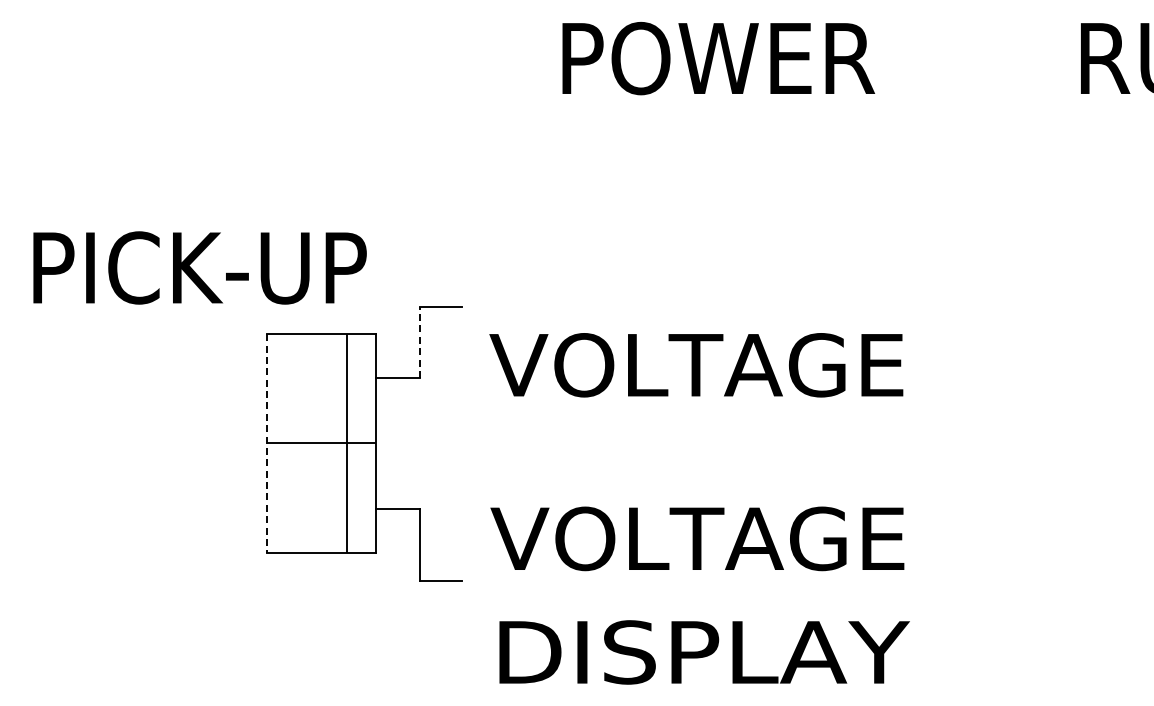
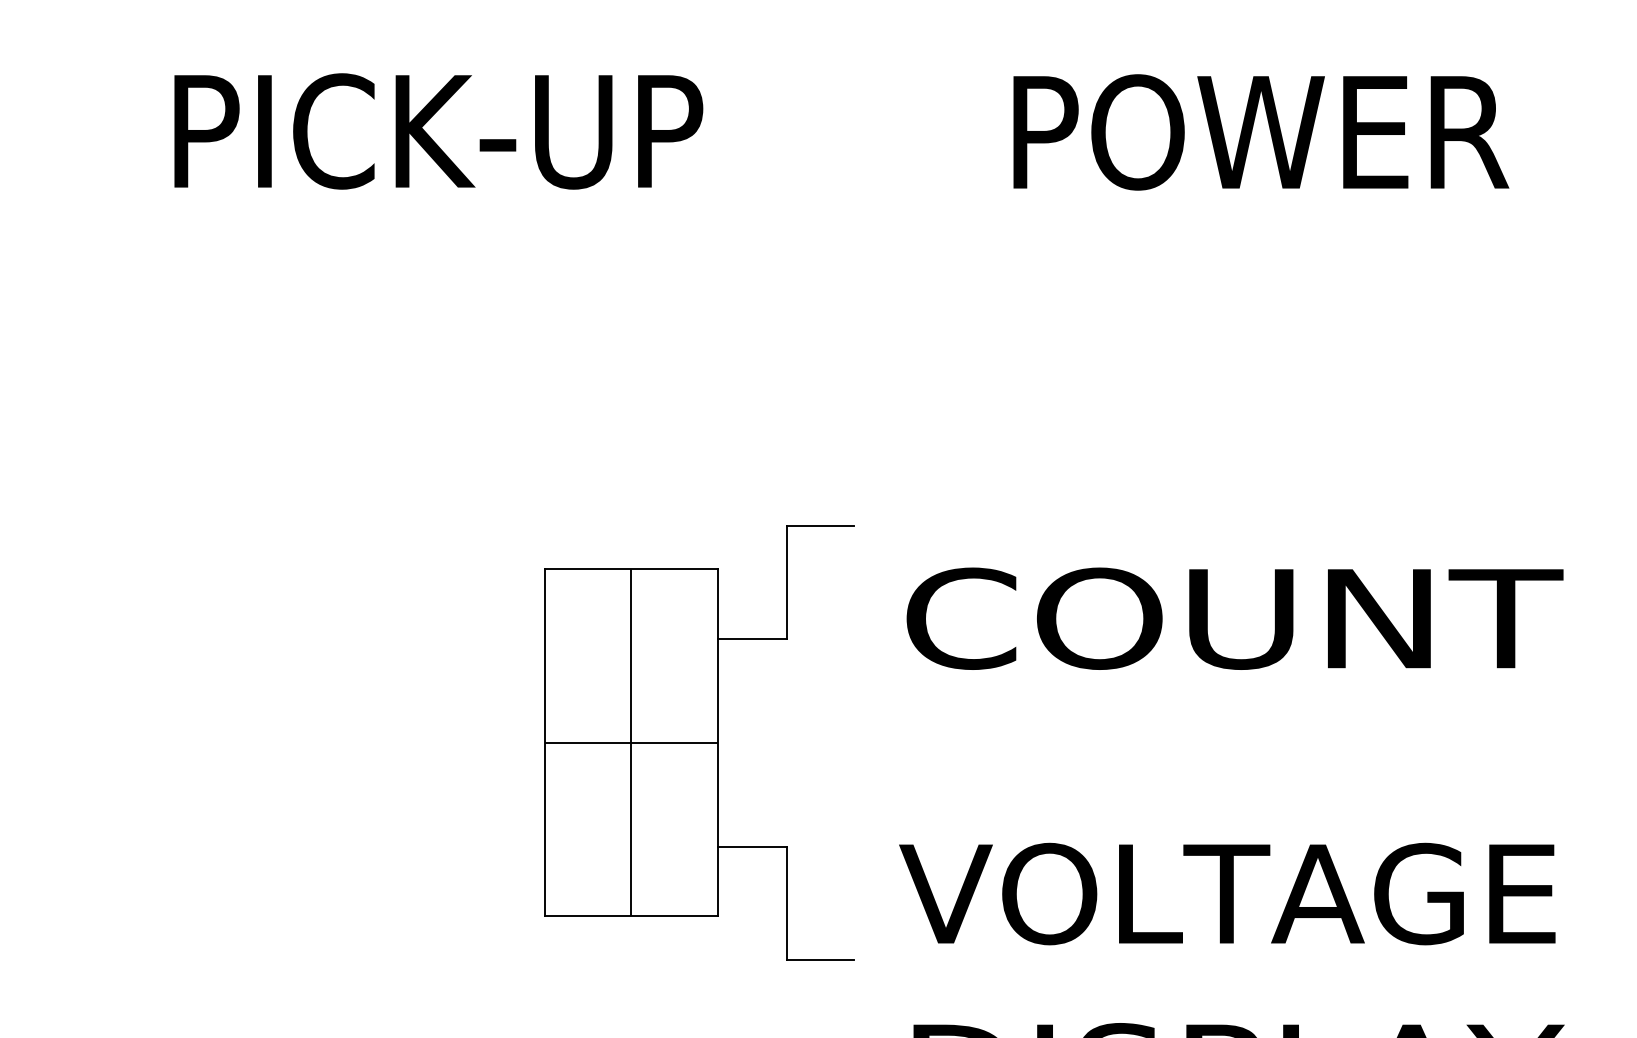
text: (199, 267) -> (437, 130), moved
line: (419, 342) -> (786, 582), dashed -> solid
text: (699, 365) -> (1230, 619), VOLTAGE -> COUNT
line: (266, 443) -> (544, 742), dashed -> solid
line: (346, 443) -> (631, 742), moved

